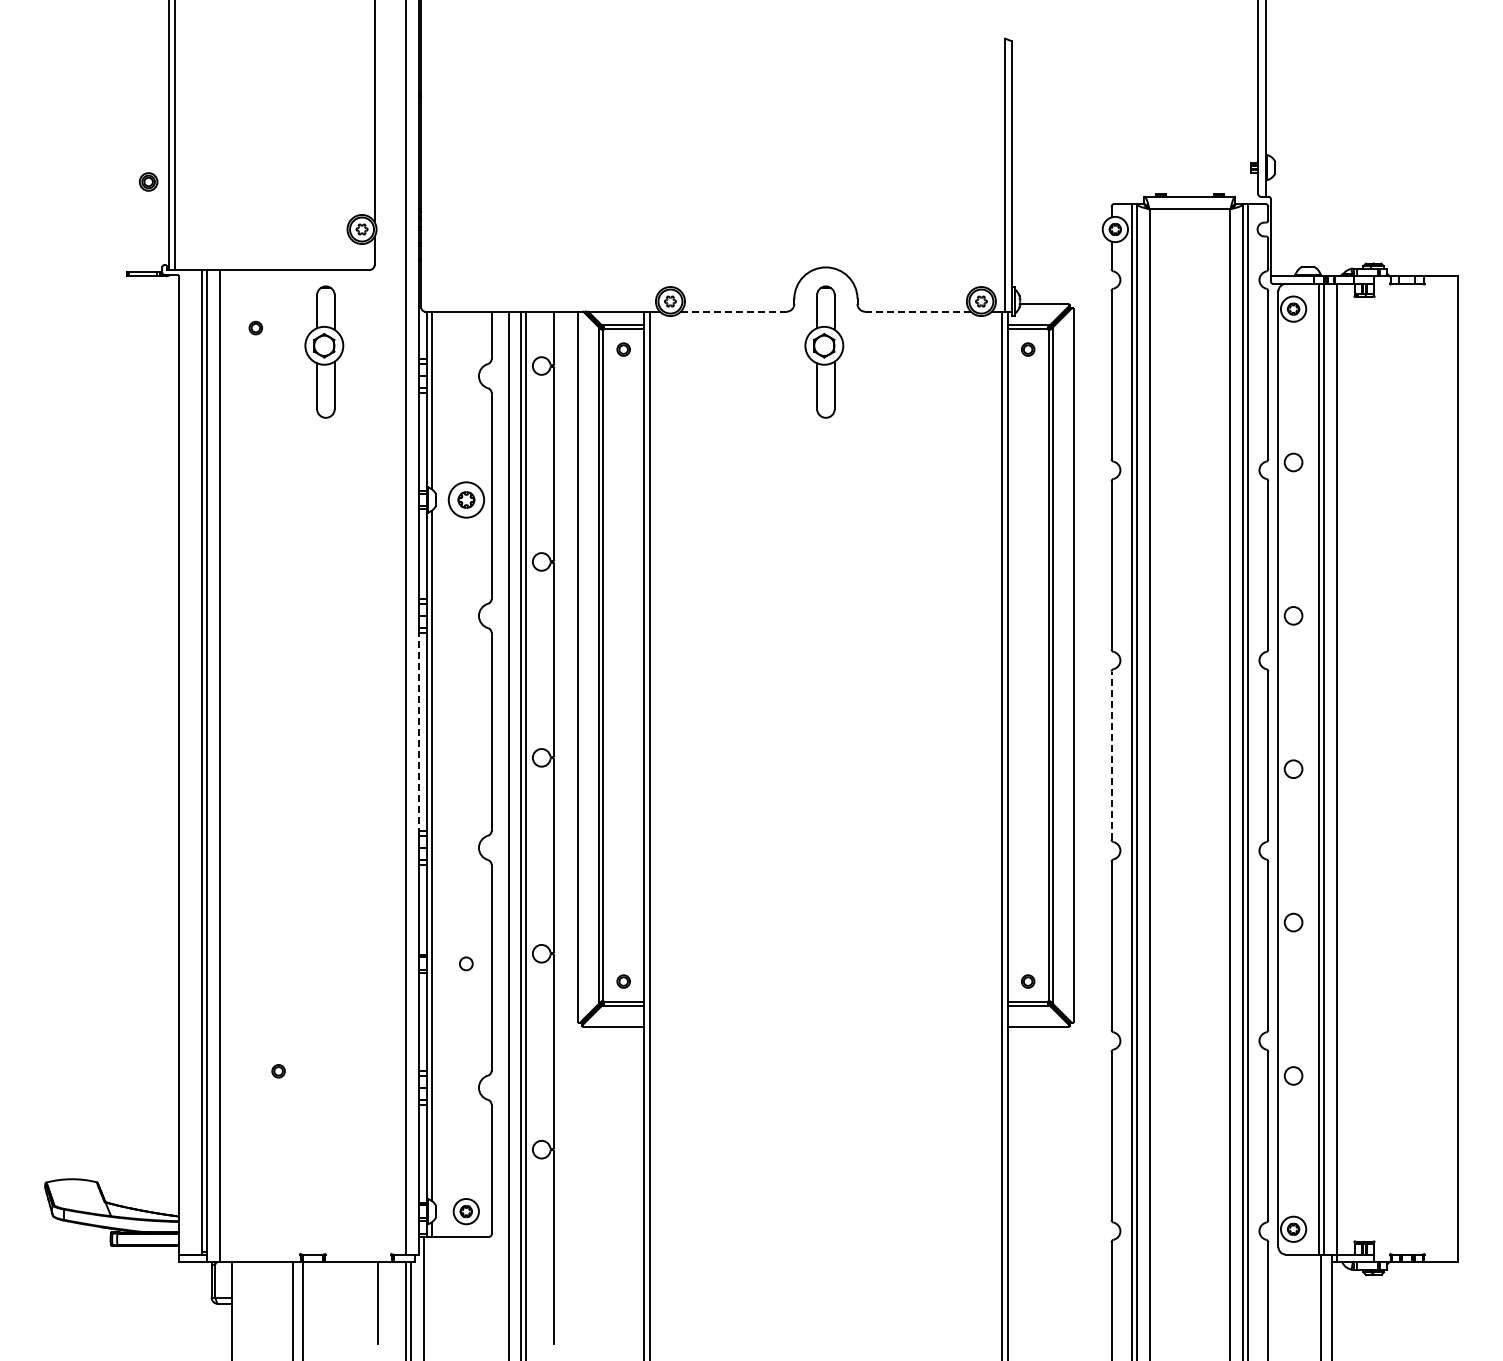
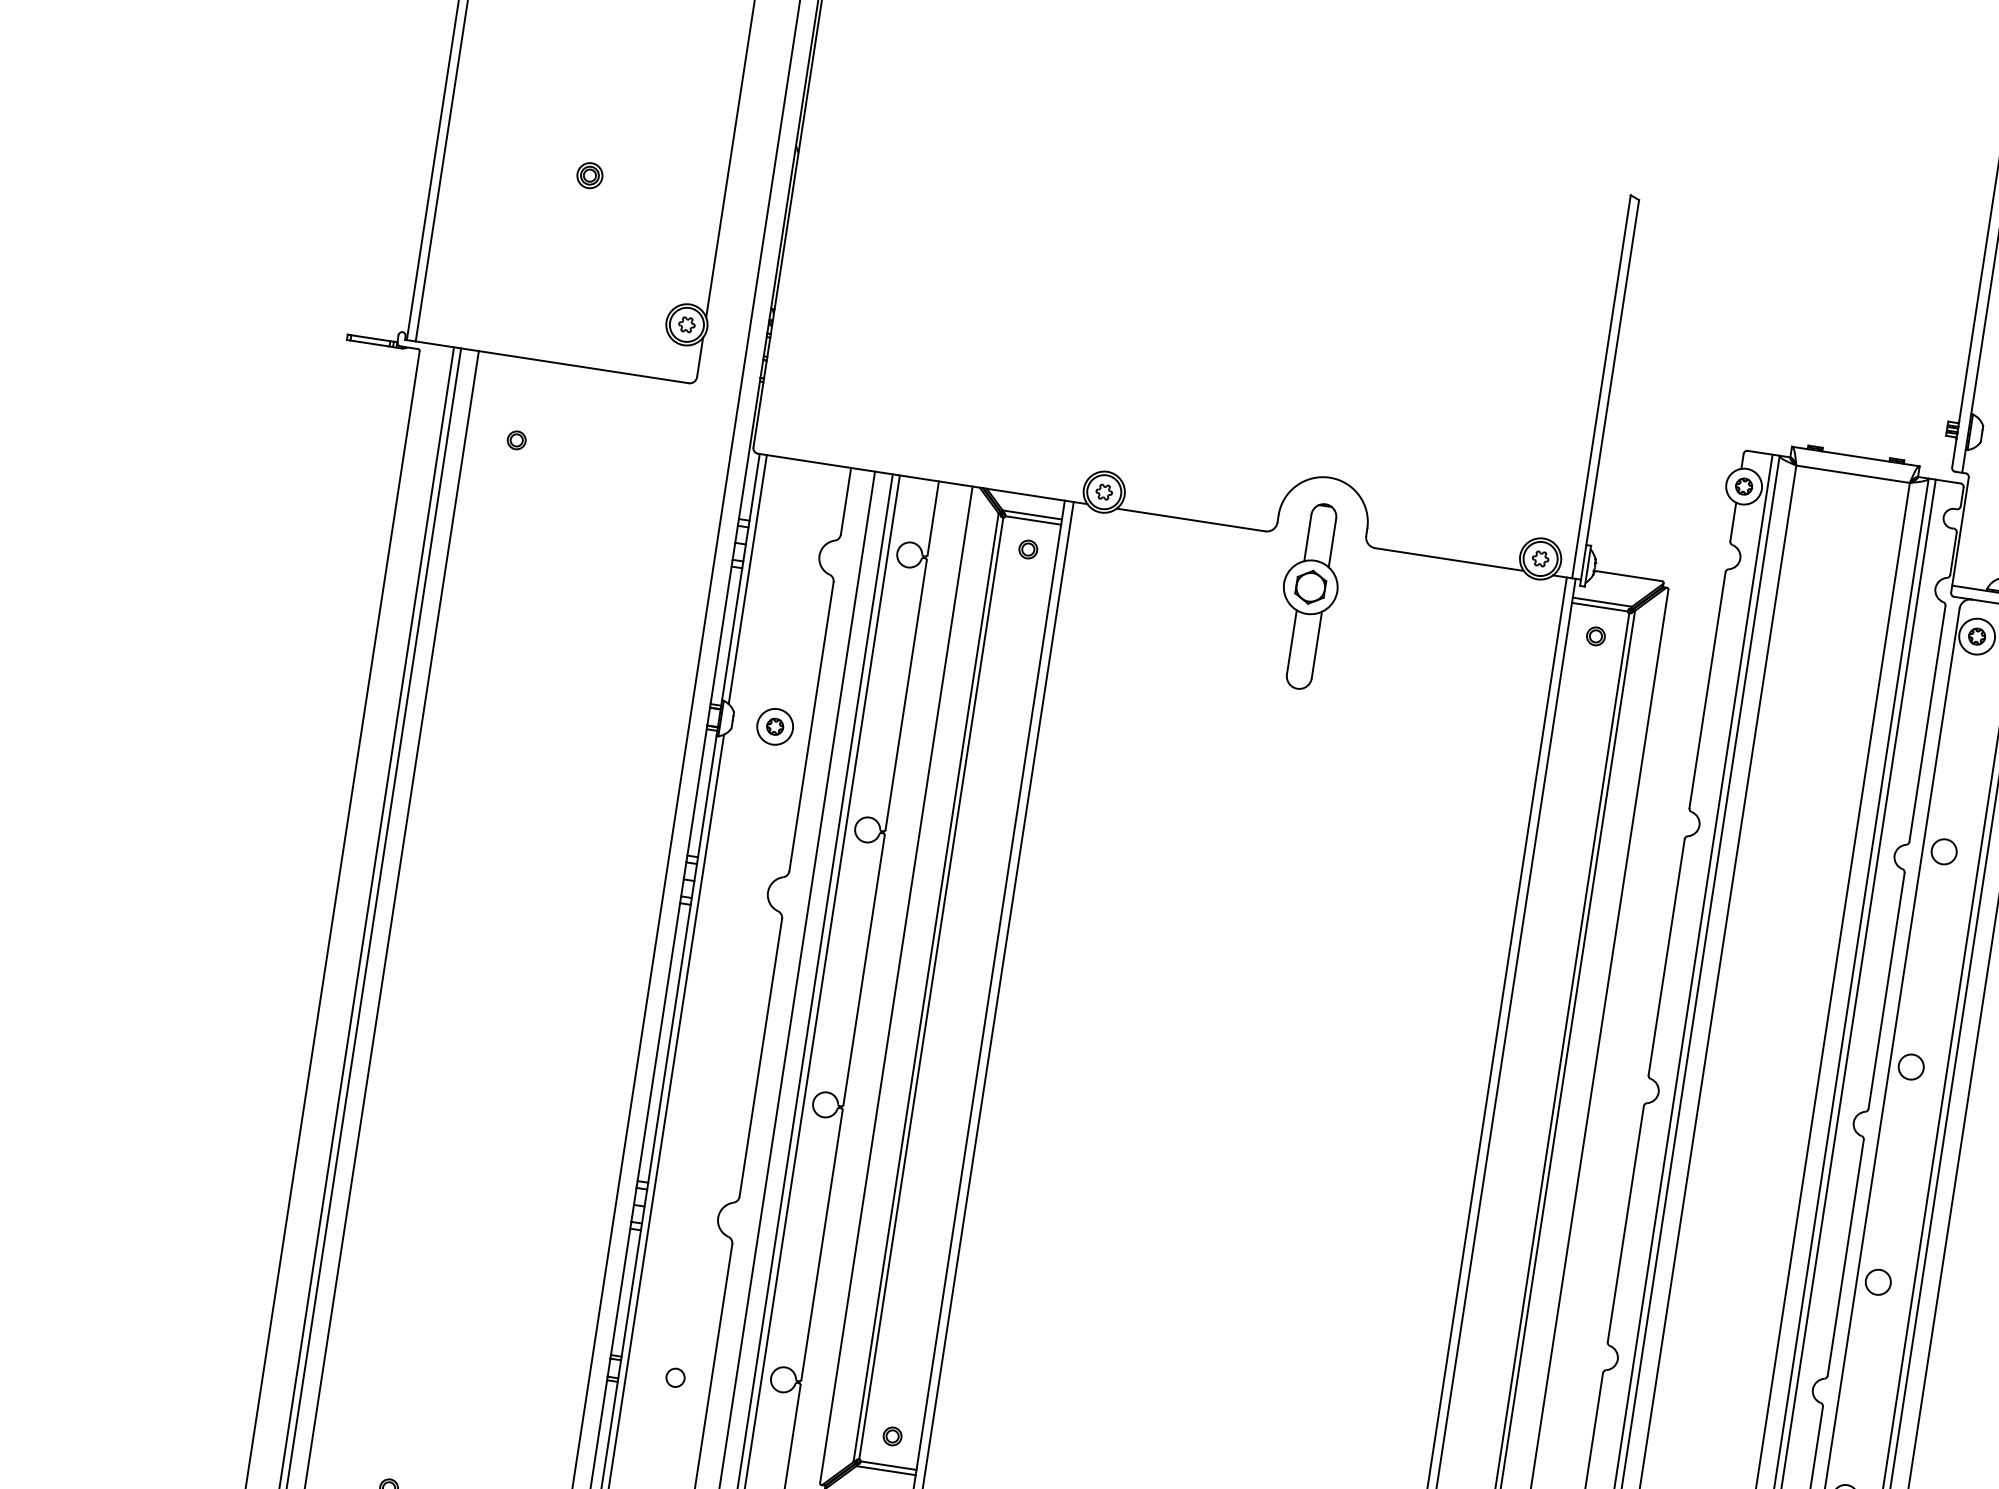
part: (148, 181) -> (589, 174), moved
line: (733, 311) -> (1190, 519), dashed -> solid
line: (918, 311) -> (1450, 559), dashed -> solid
part: (324, 351) -> (608, 487), removed
part: (465, 499) -> (774, 725), size x0.71
line: (418, 731) -> (658, 1041), dashed -> solid
line: (1111, 755) -> (1625, 1223), dashed -> solid

